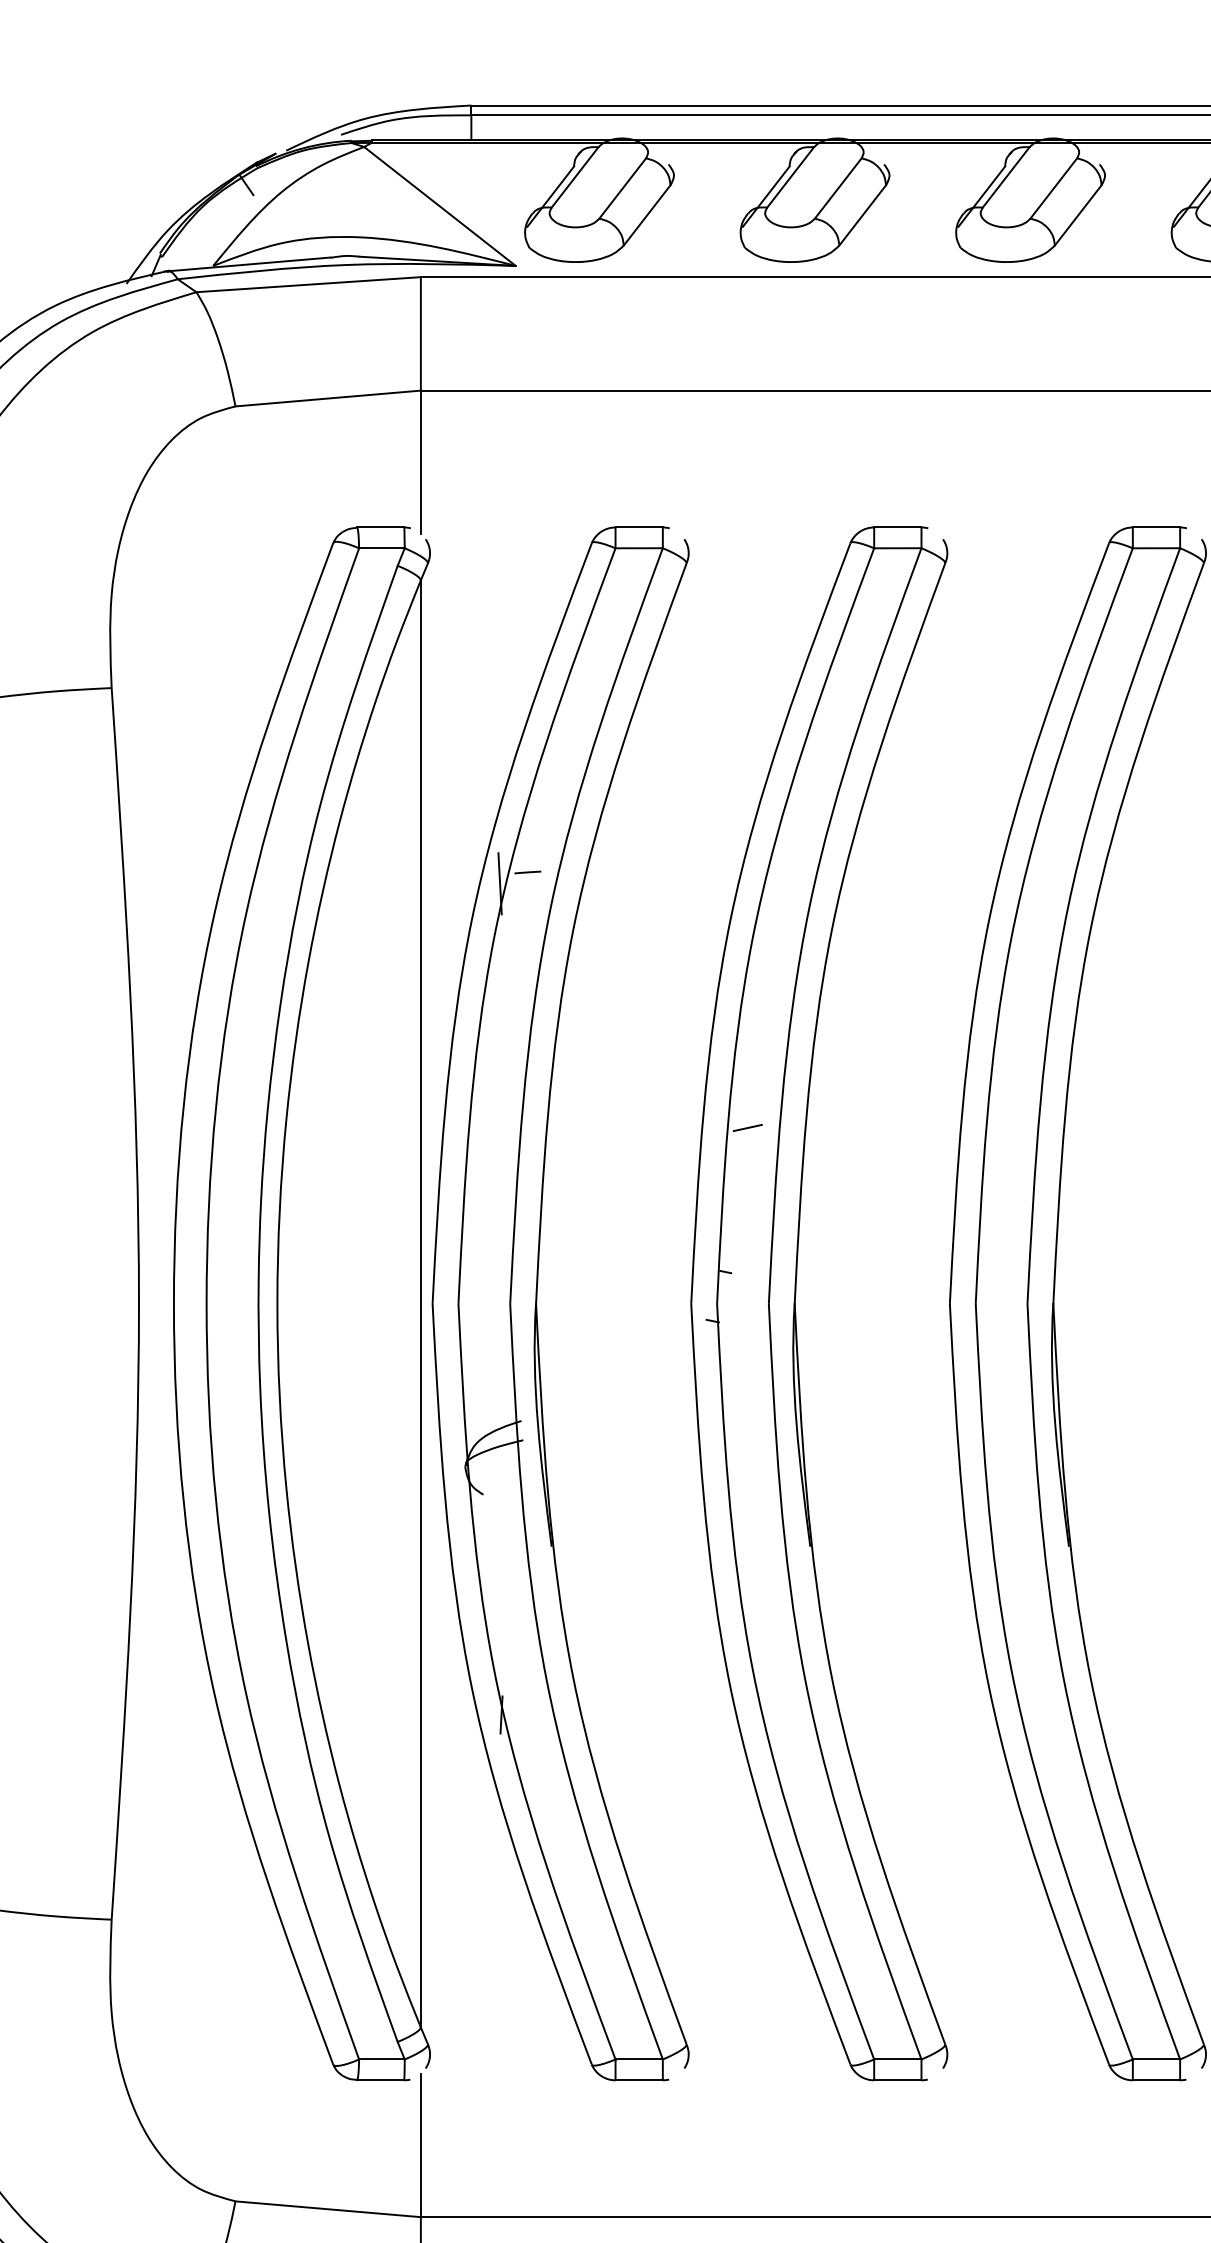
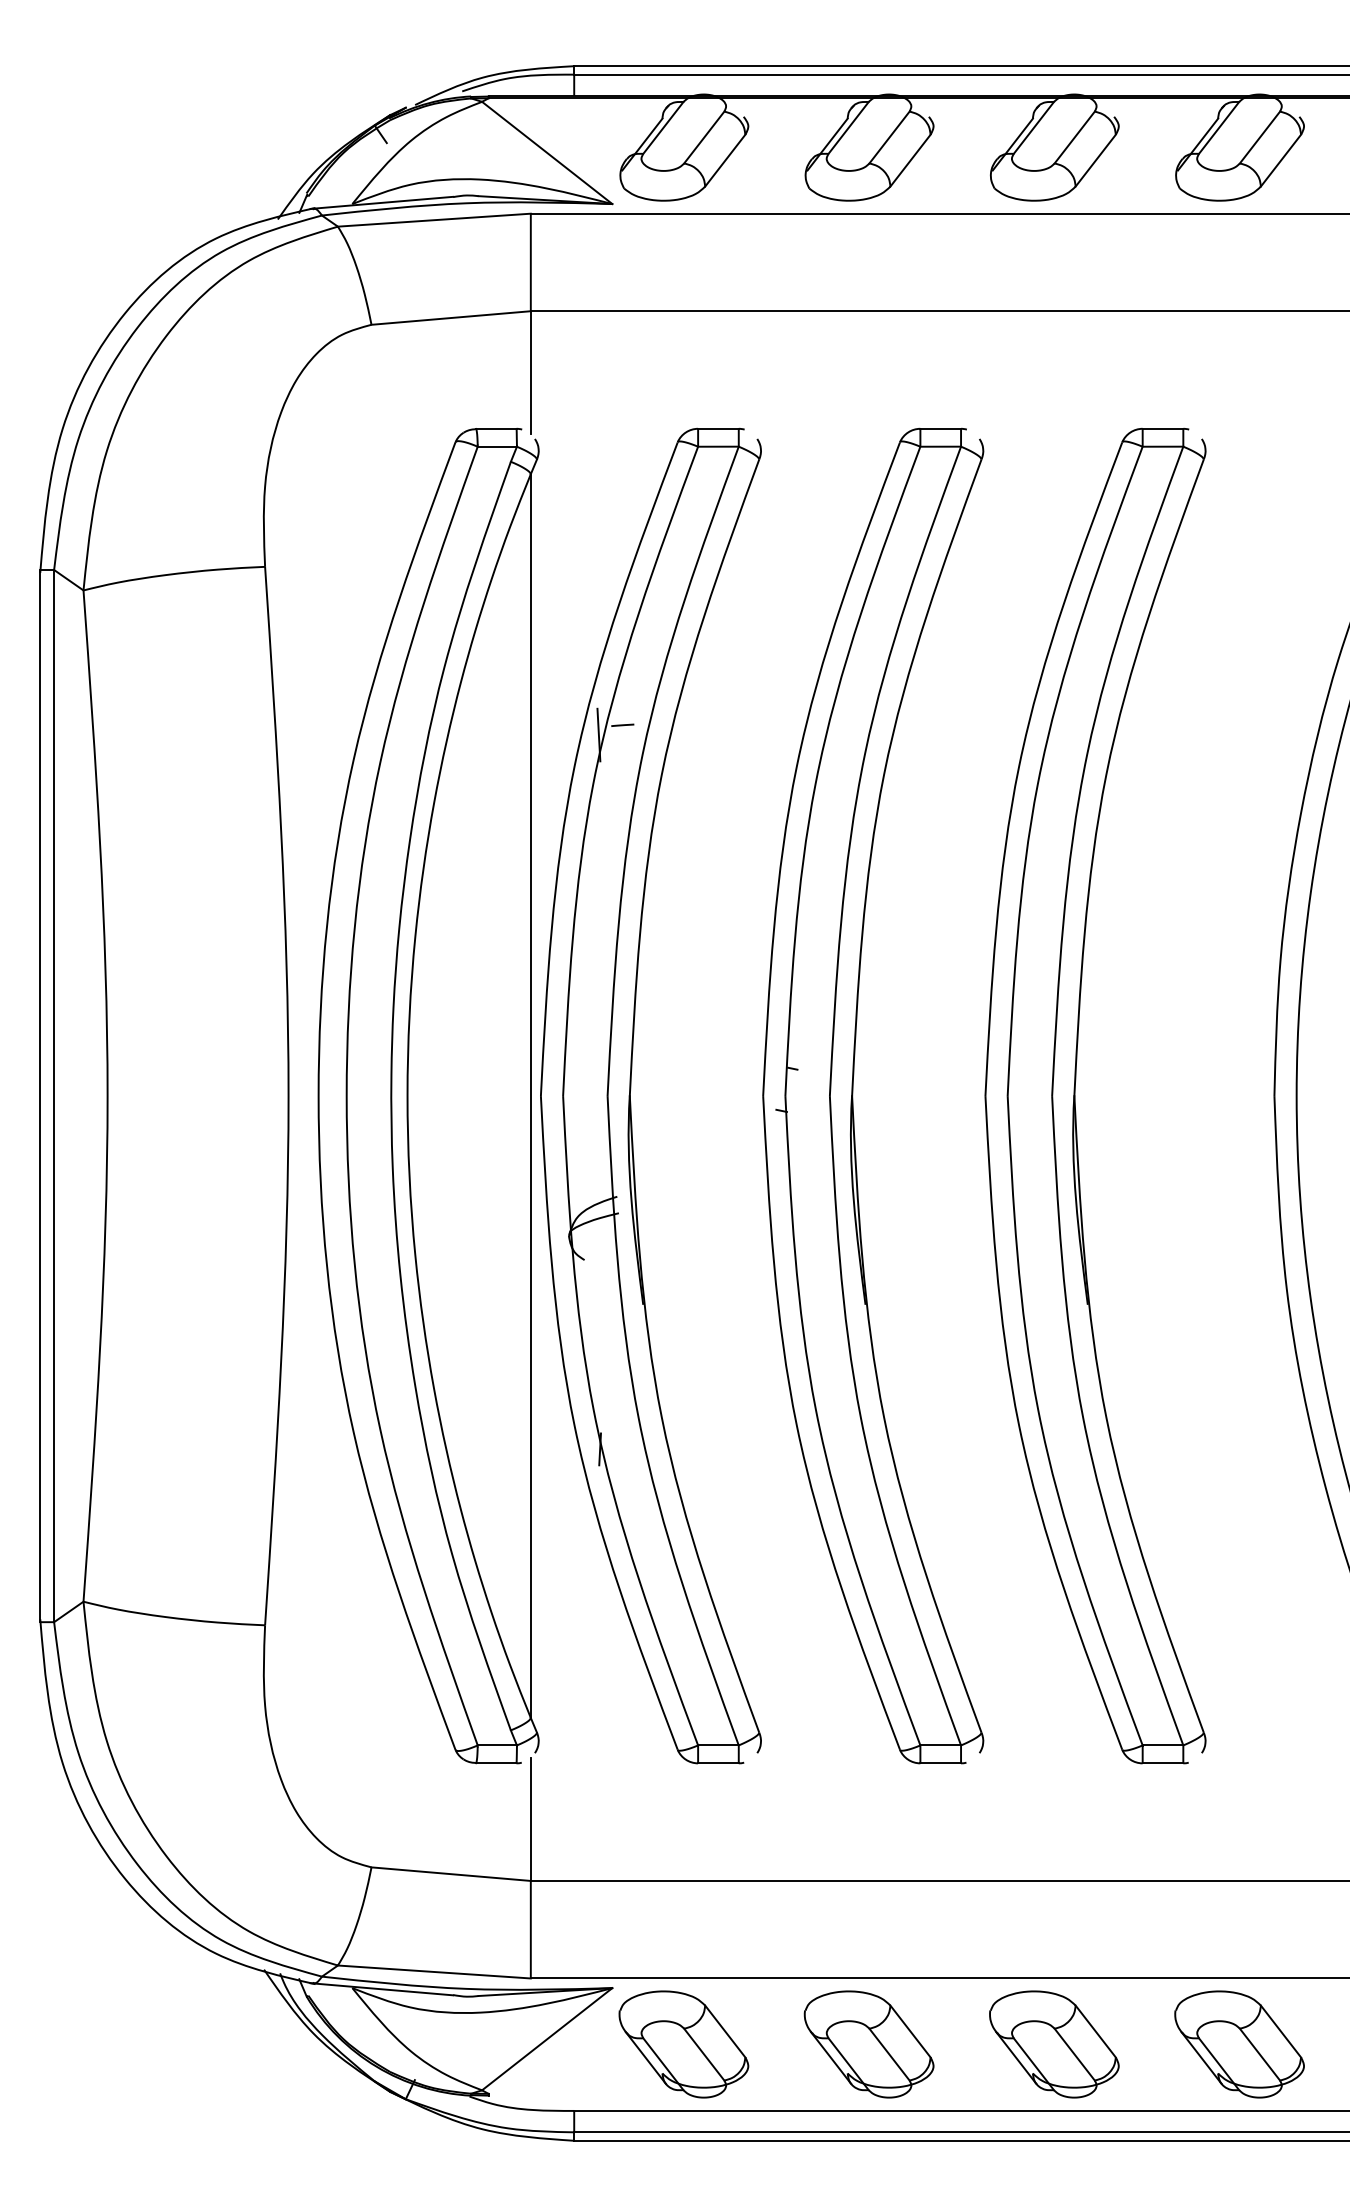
line: (747, 1127) -> (811, 944), removed

